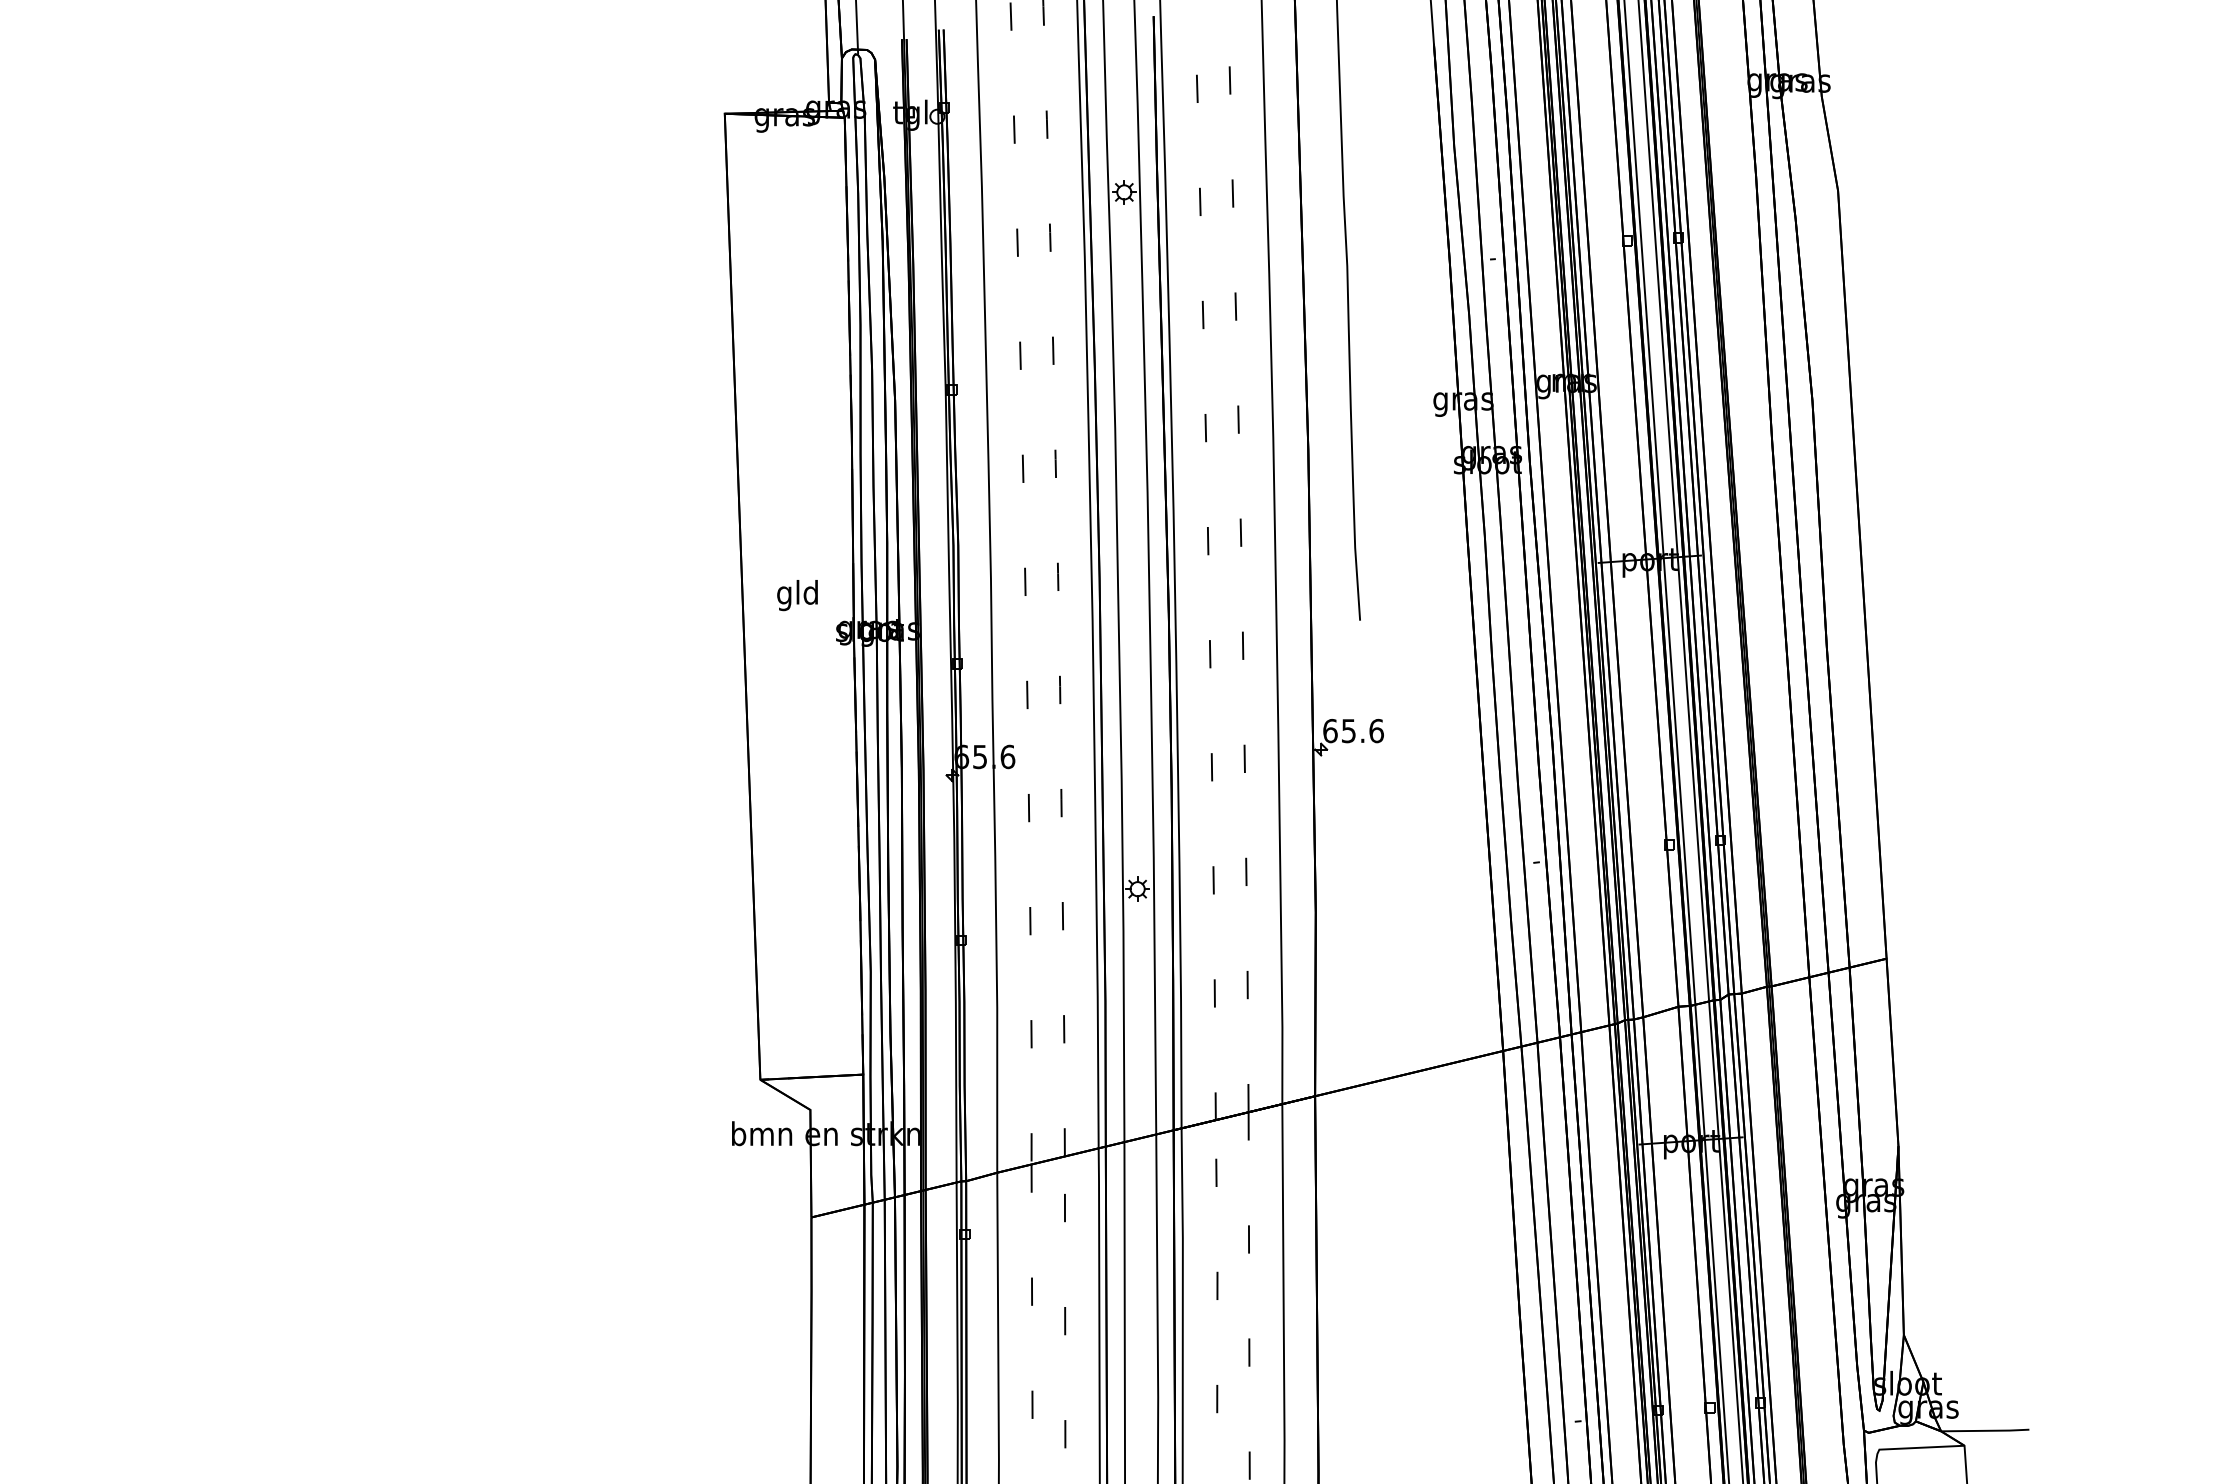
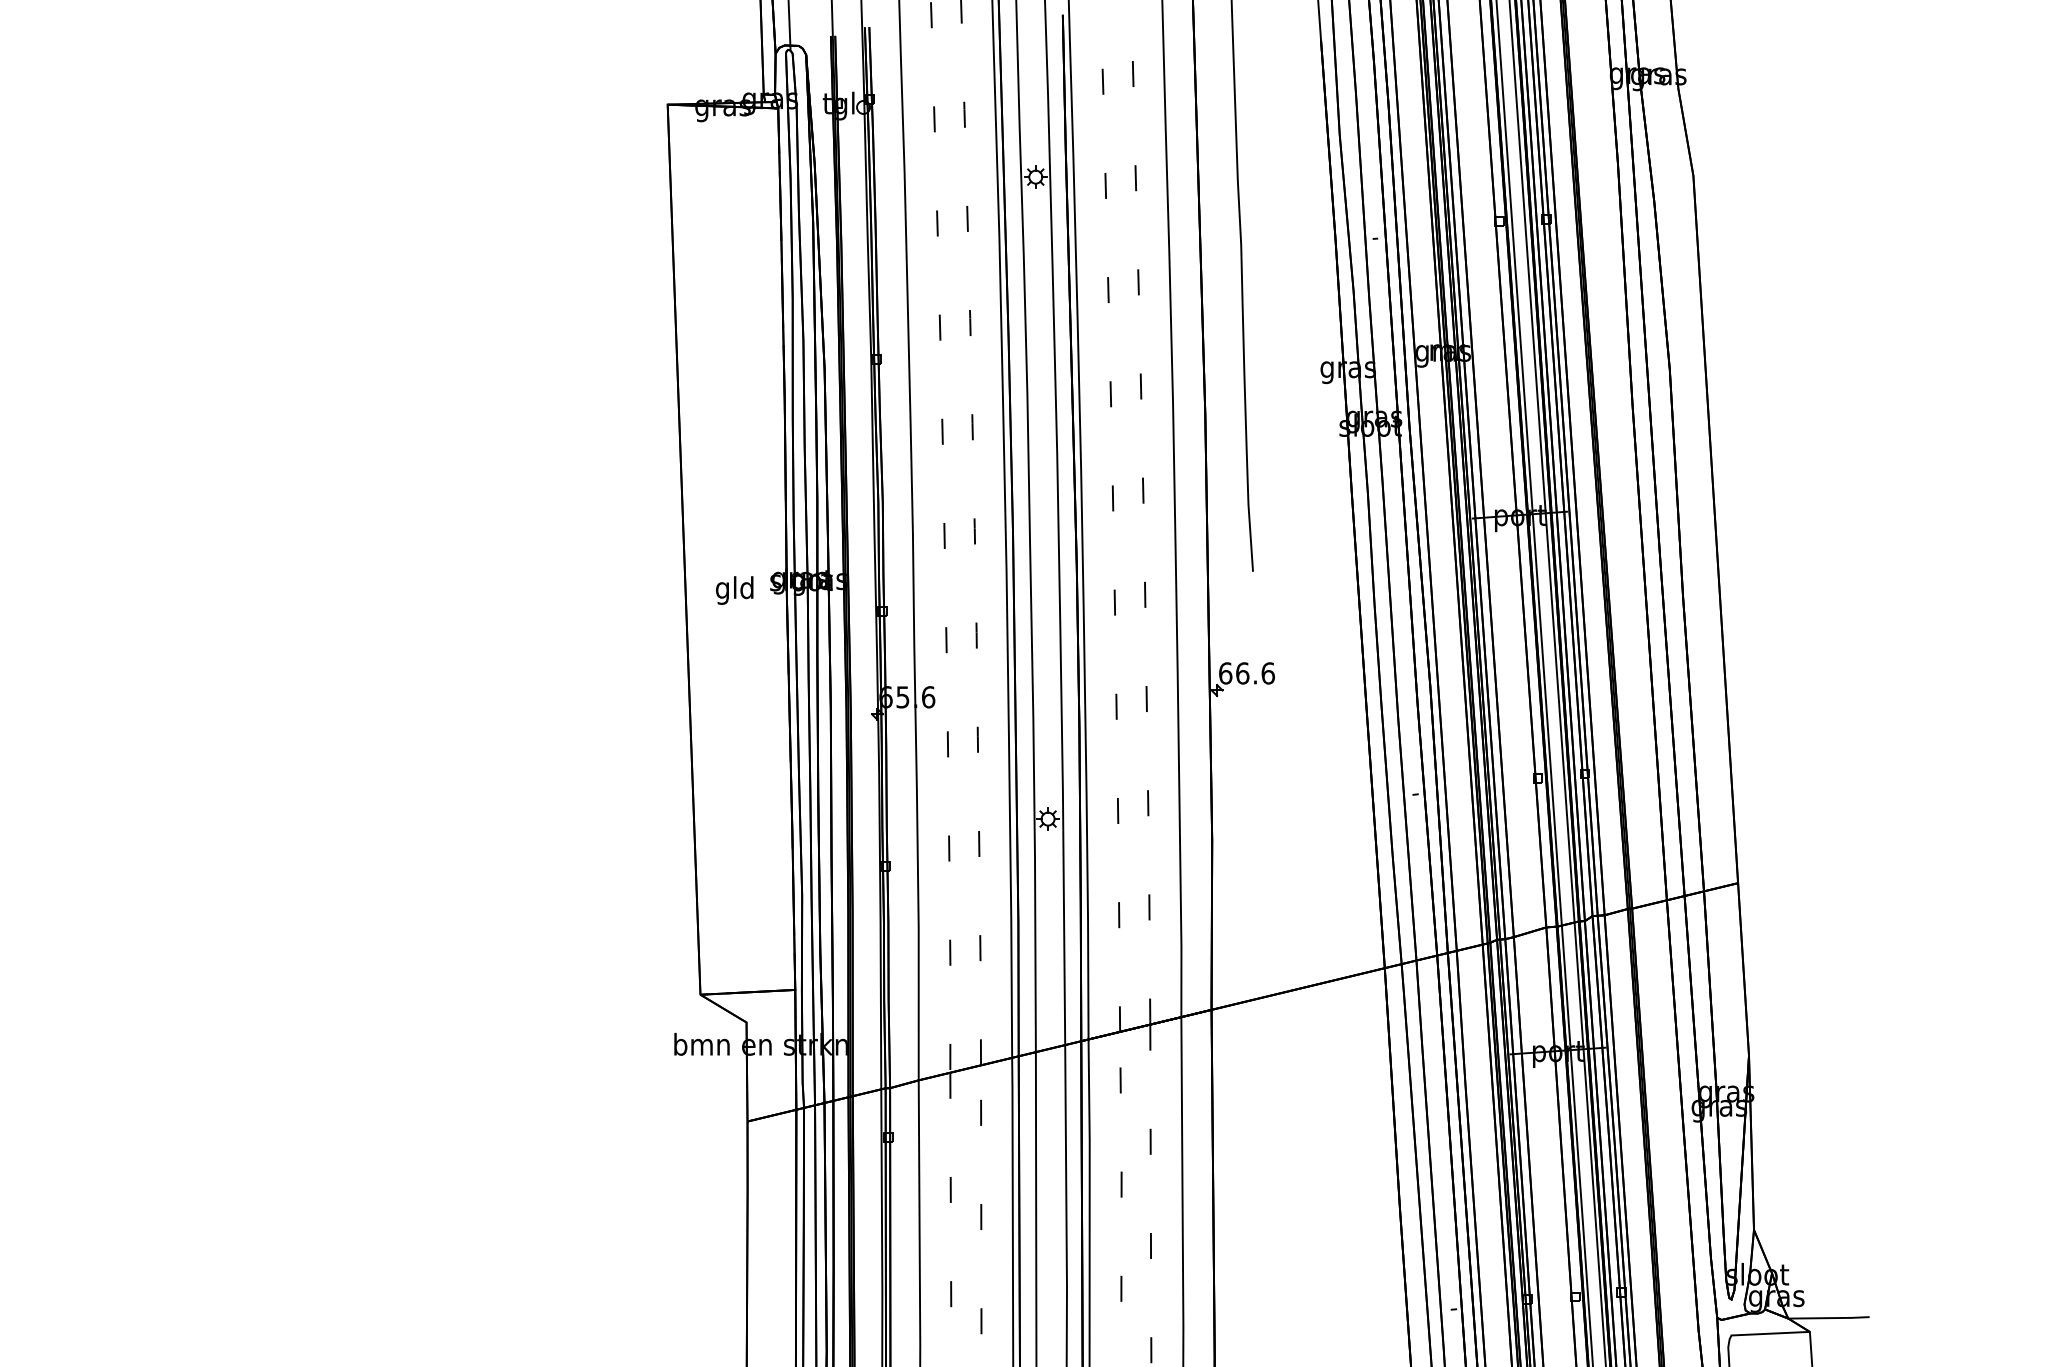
text: (797, 595) -> (734, 590), moved
text: (1348, 731) -> (1242, 673), 65.6 -> 66.6

